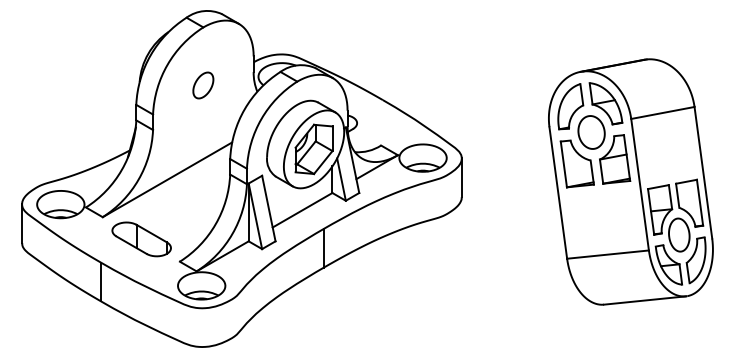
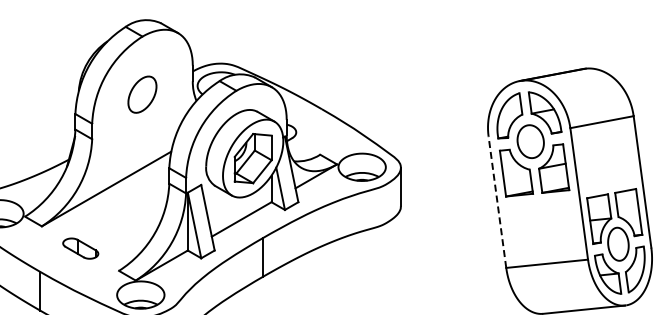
part: (203, 85) -> (142, 94), size x1.4
line: (558, 192) -> (497, 201), solid -> dashed
part: (141, 239) -> (80, 248), size x0.6

